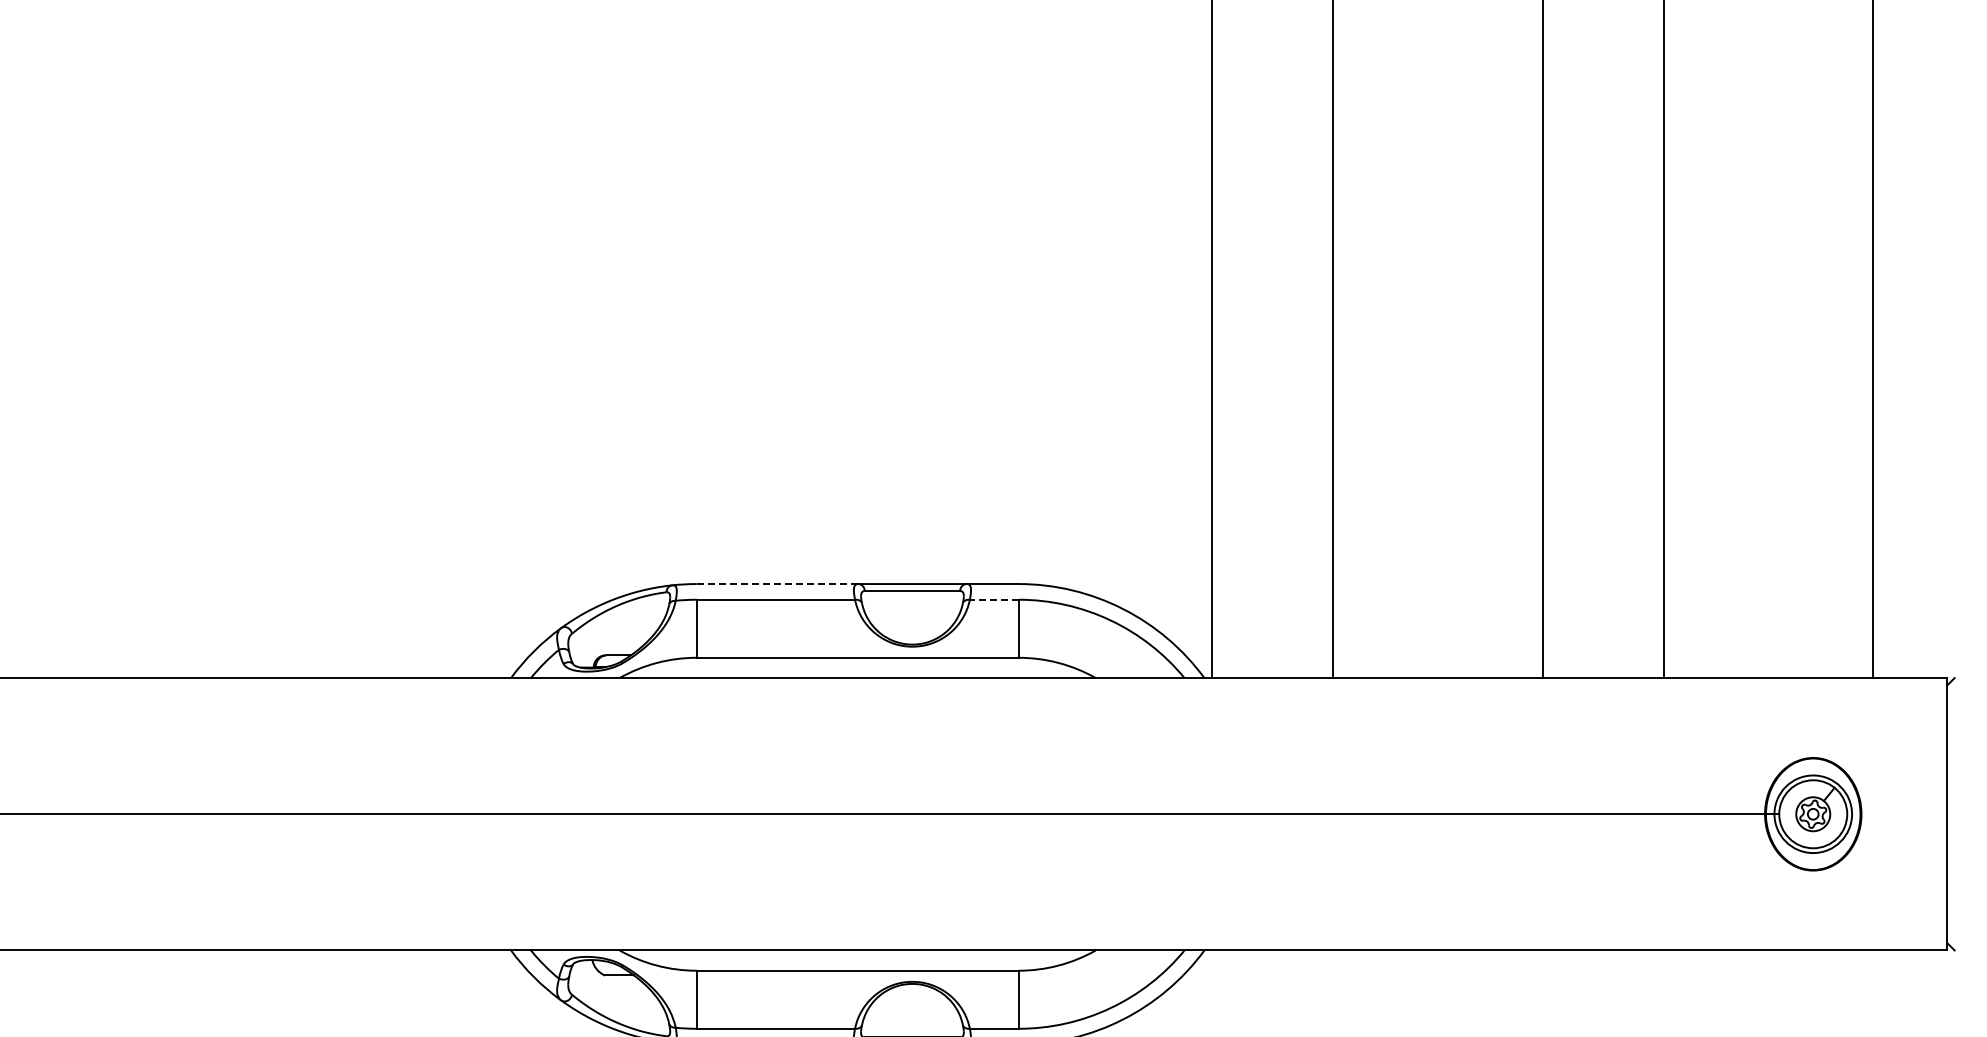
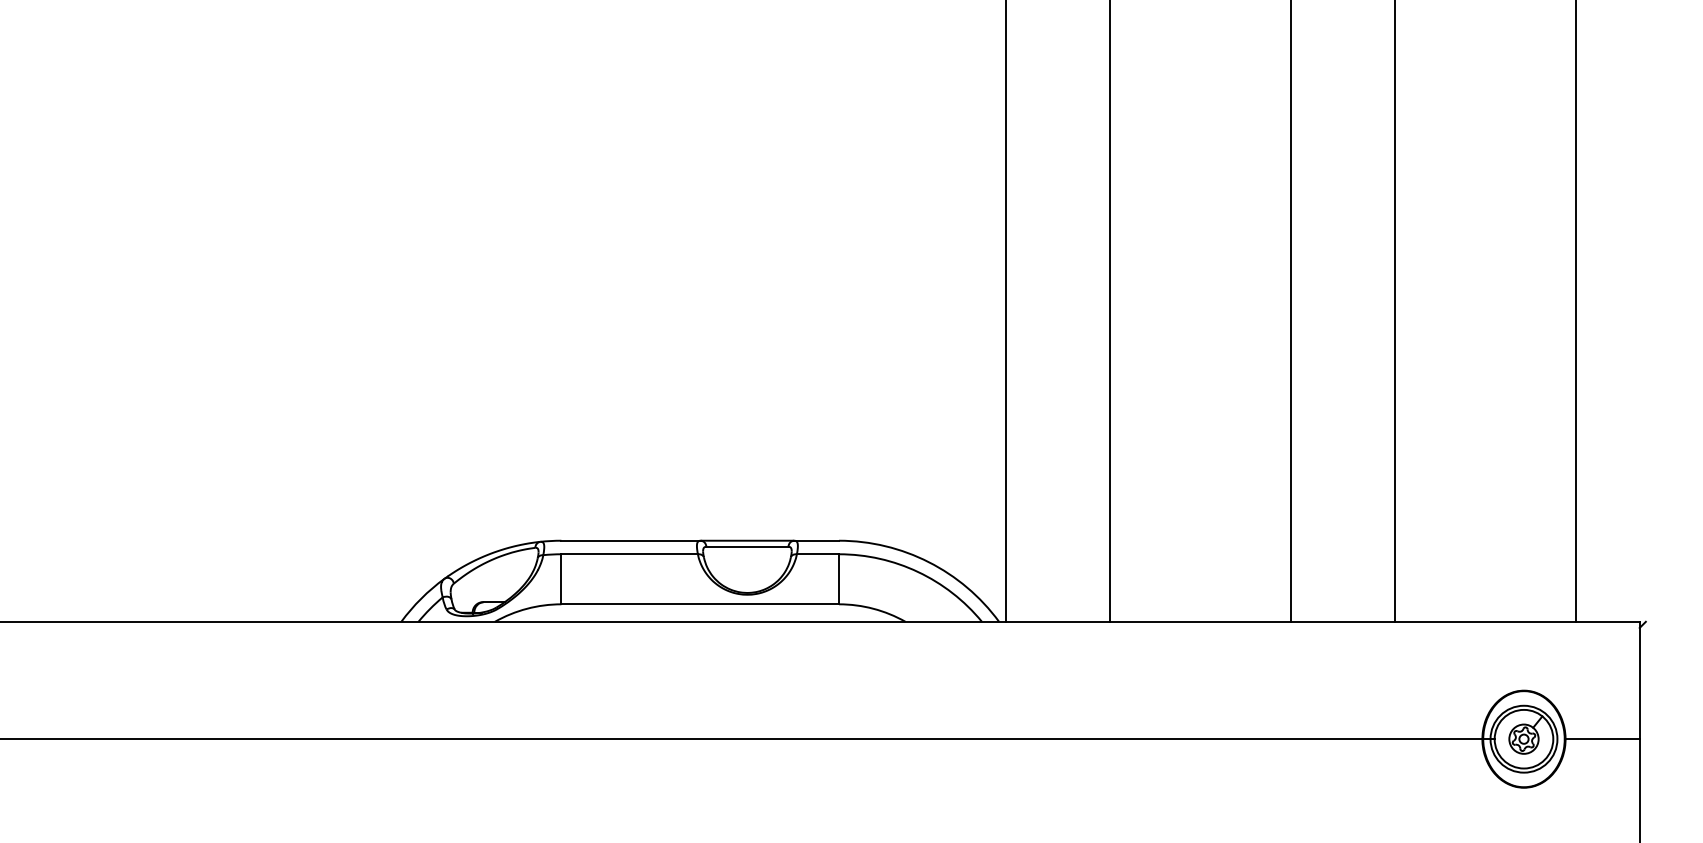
line: (777, 584) -> (631, 541), dashed -> solid
line: (993, 599) -> (817, 554), dashed -> solid
line: (1904, 814) -> (1602, 739), added

